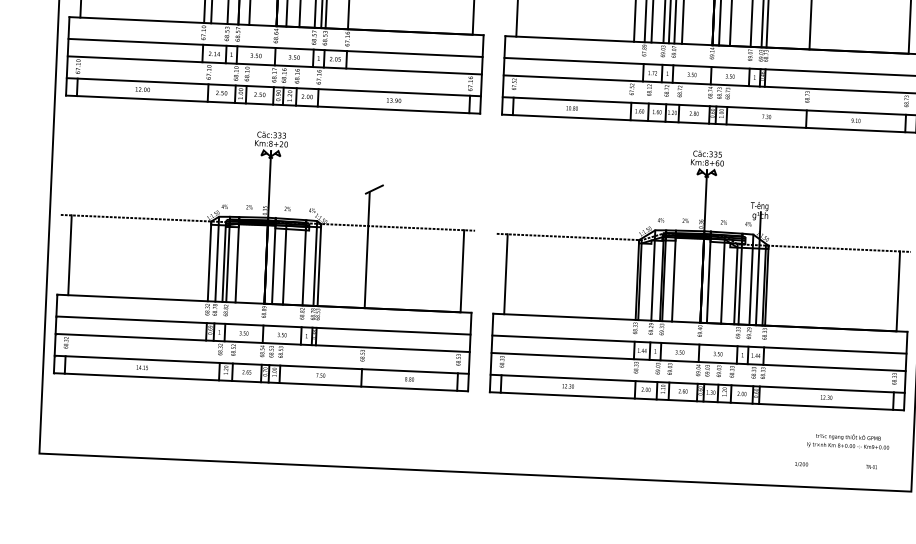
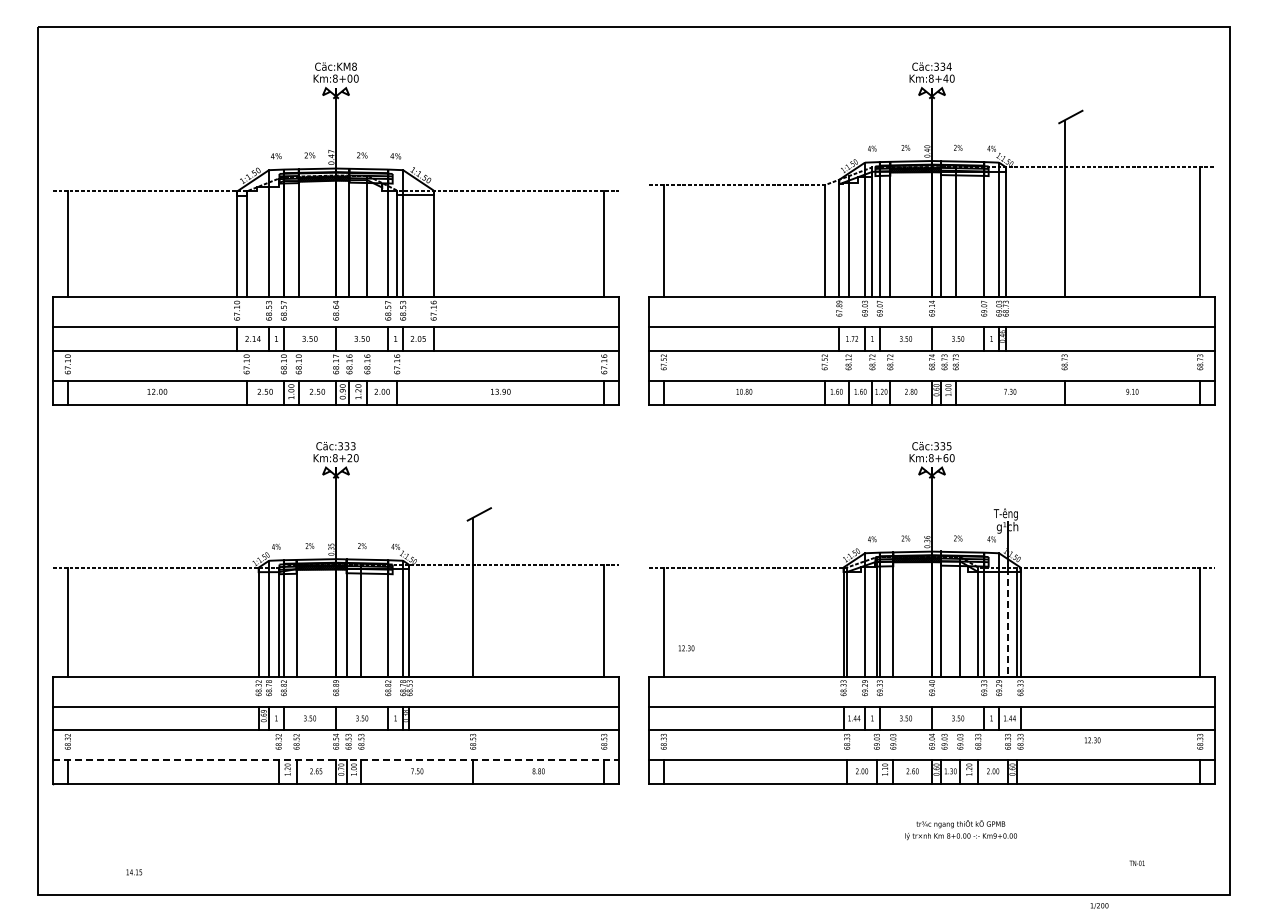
line: (758, 285) -> (1008, 622), solid -> dashed
line: (262, 365) -> (336, 760), solid -> dashed
text: (142, 367) -> (134, 872), moved
text: (568, 386) -> (686, 648), moved
text: (826, 397) -> (1092, 740), moved
text: (847, 441) -> (960, 830), moved
text: (801, 464) -> (1099, 905), moved
text: (871, 466) -> (1136, 862), moved

